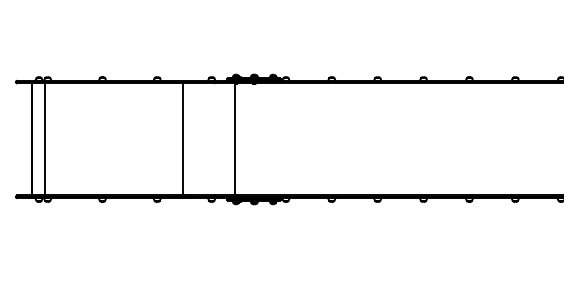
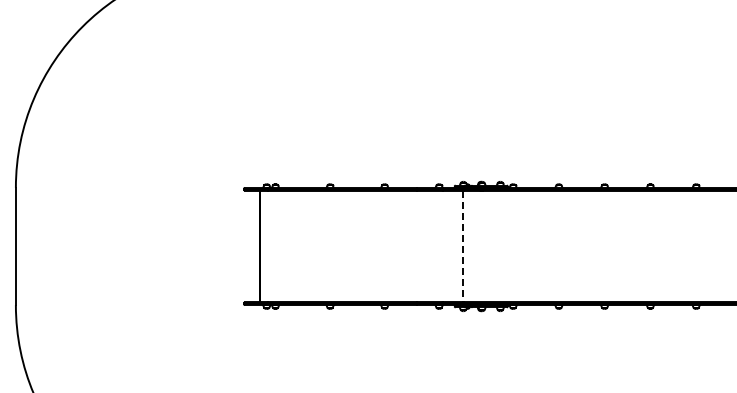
line: (44, 139) -> (272, 246), removed
line: (183, 139) -> (410, 246), removed
line: (235, 139) -> (462, 246), solid -> dashed

